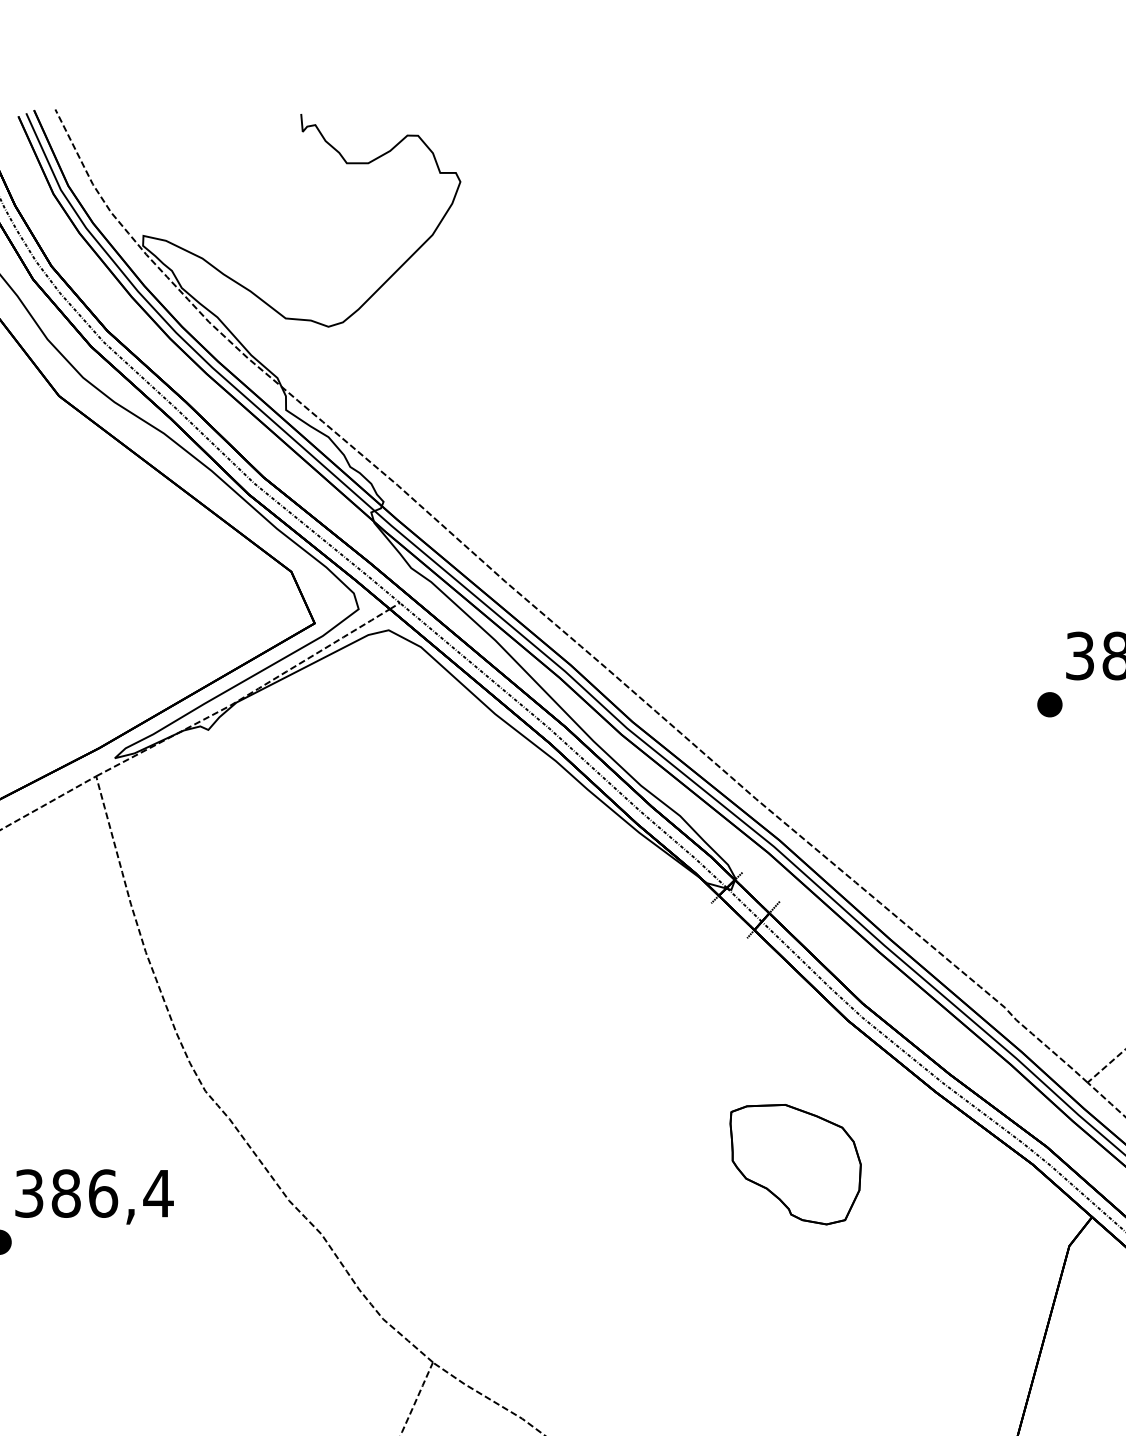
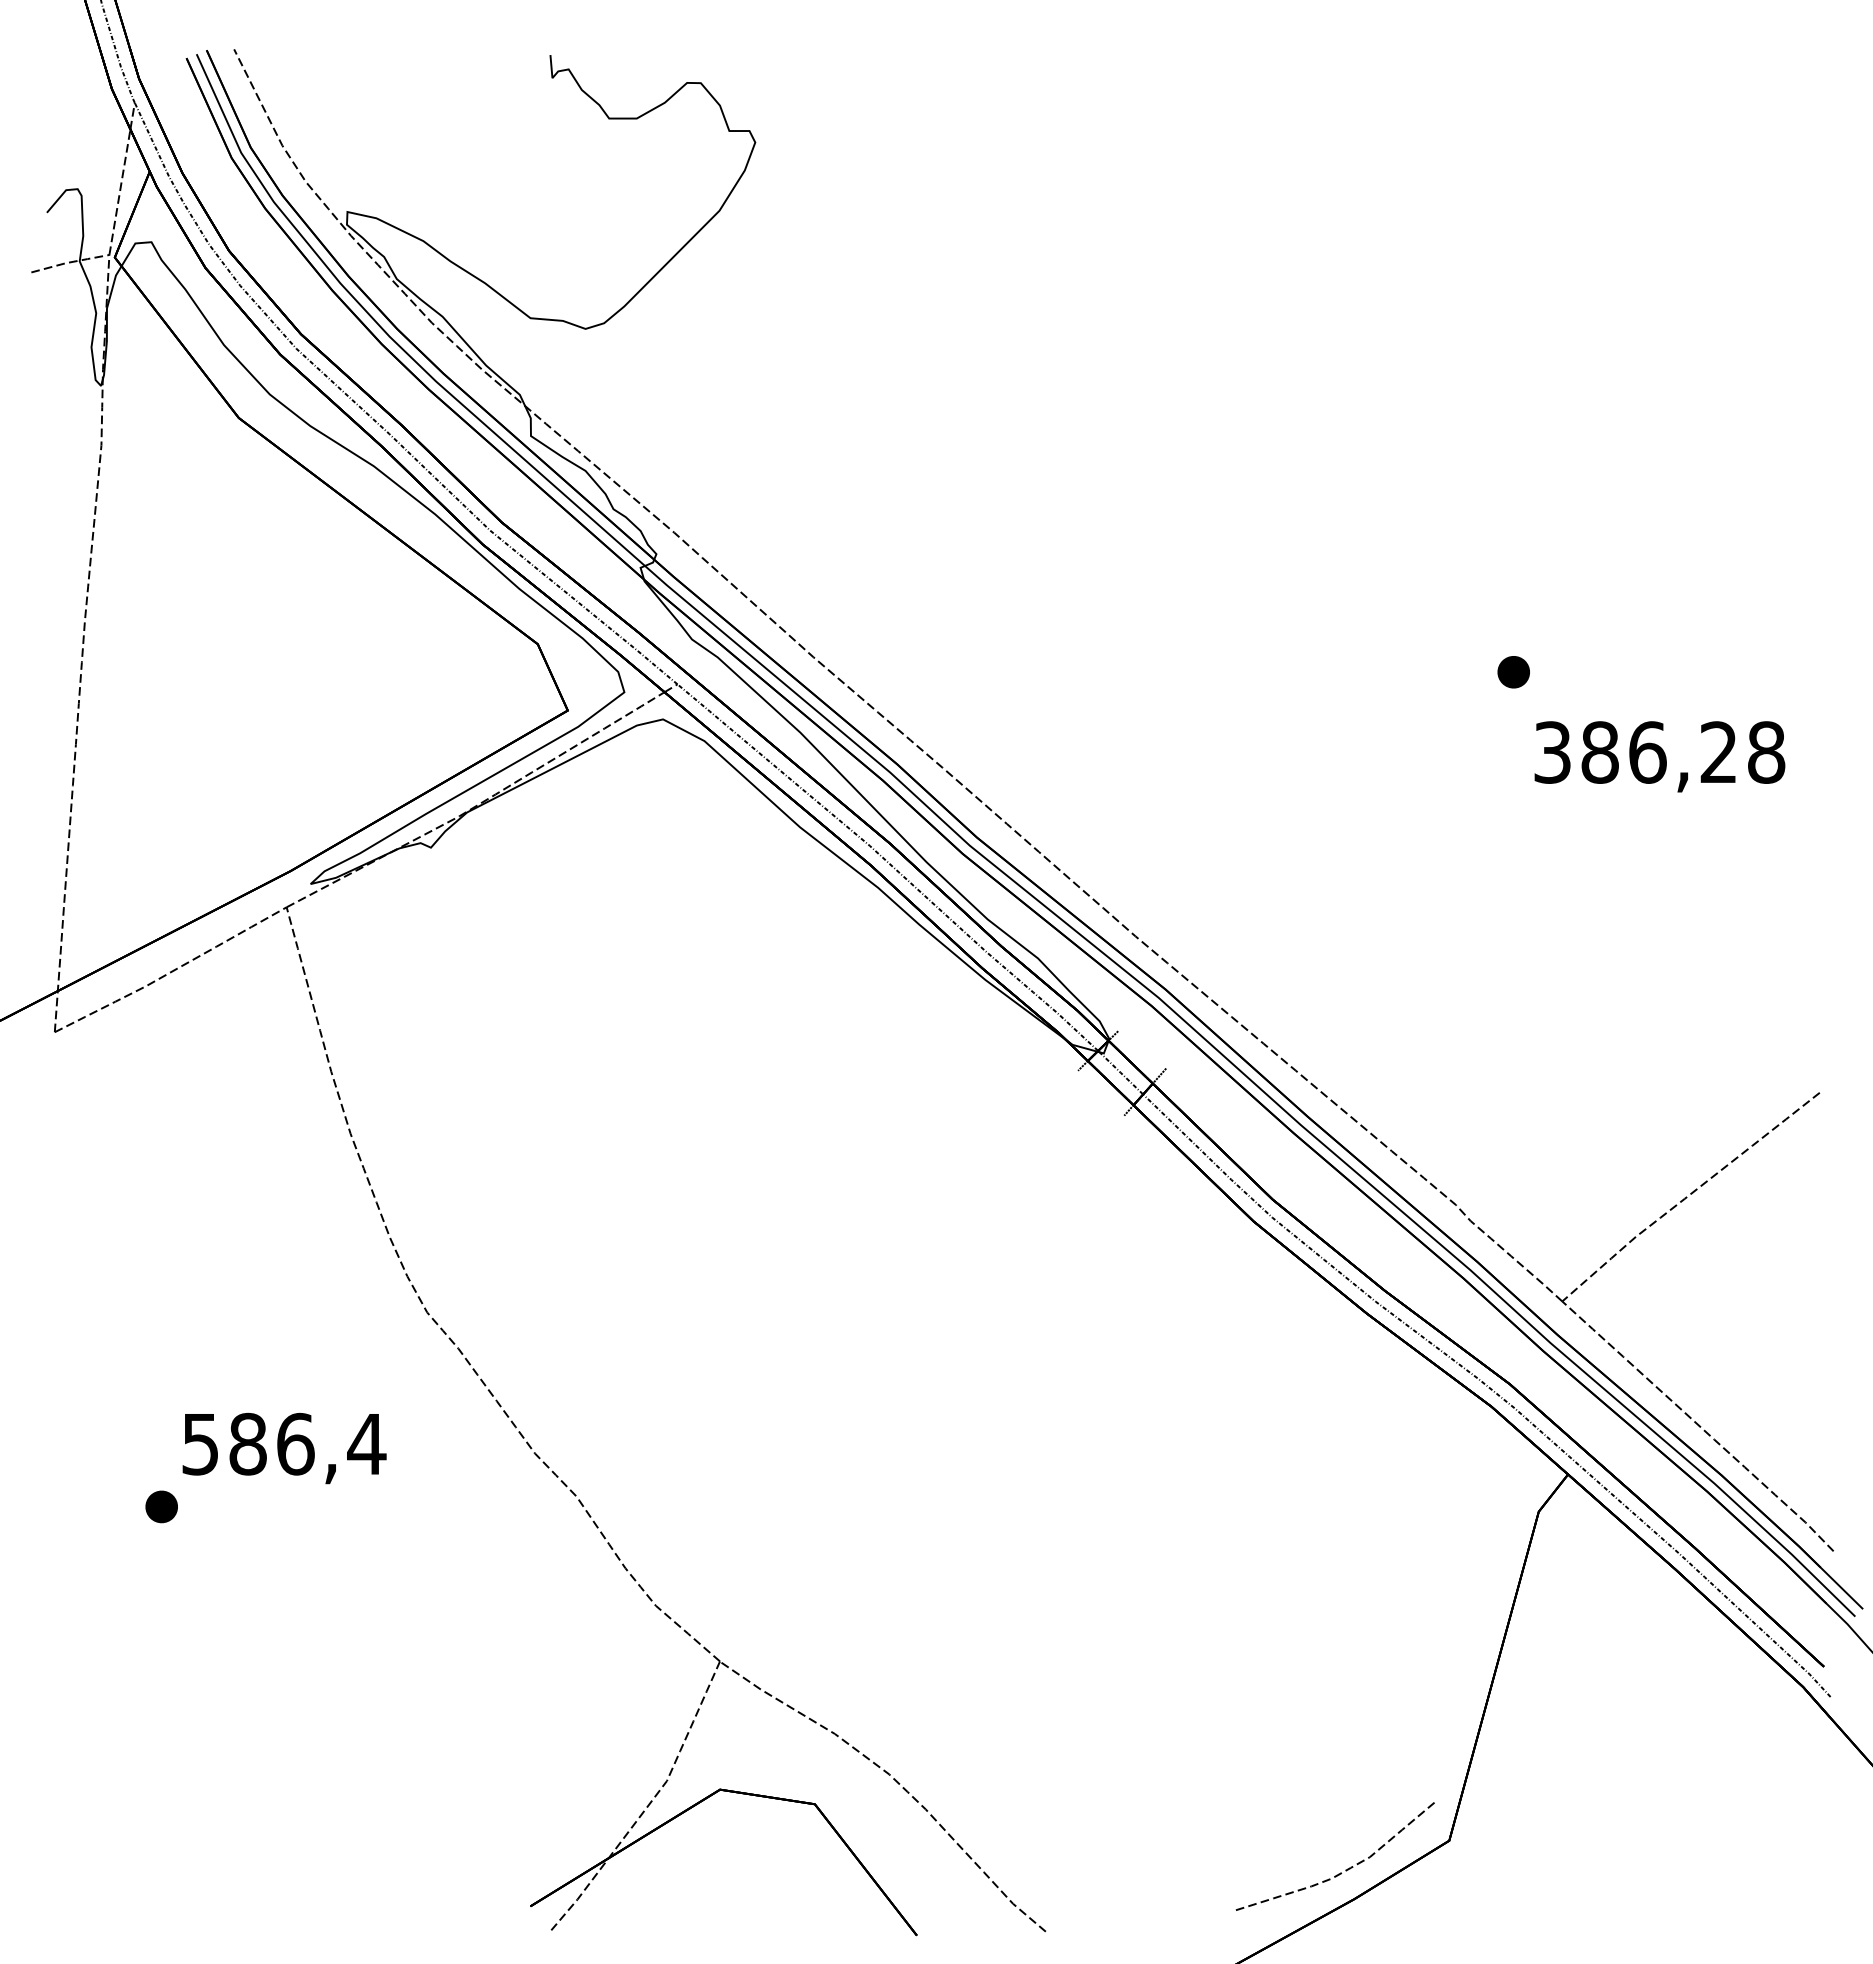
part: (1049, 704) -> (1513, 672), moved
part: (795, 1164) -> (1186, 1406), removed
text: (29, 1193) -> (200, 1443), 386,4 -> 586,4

